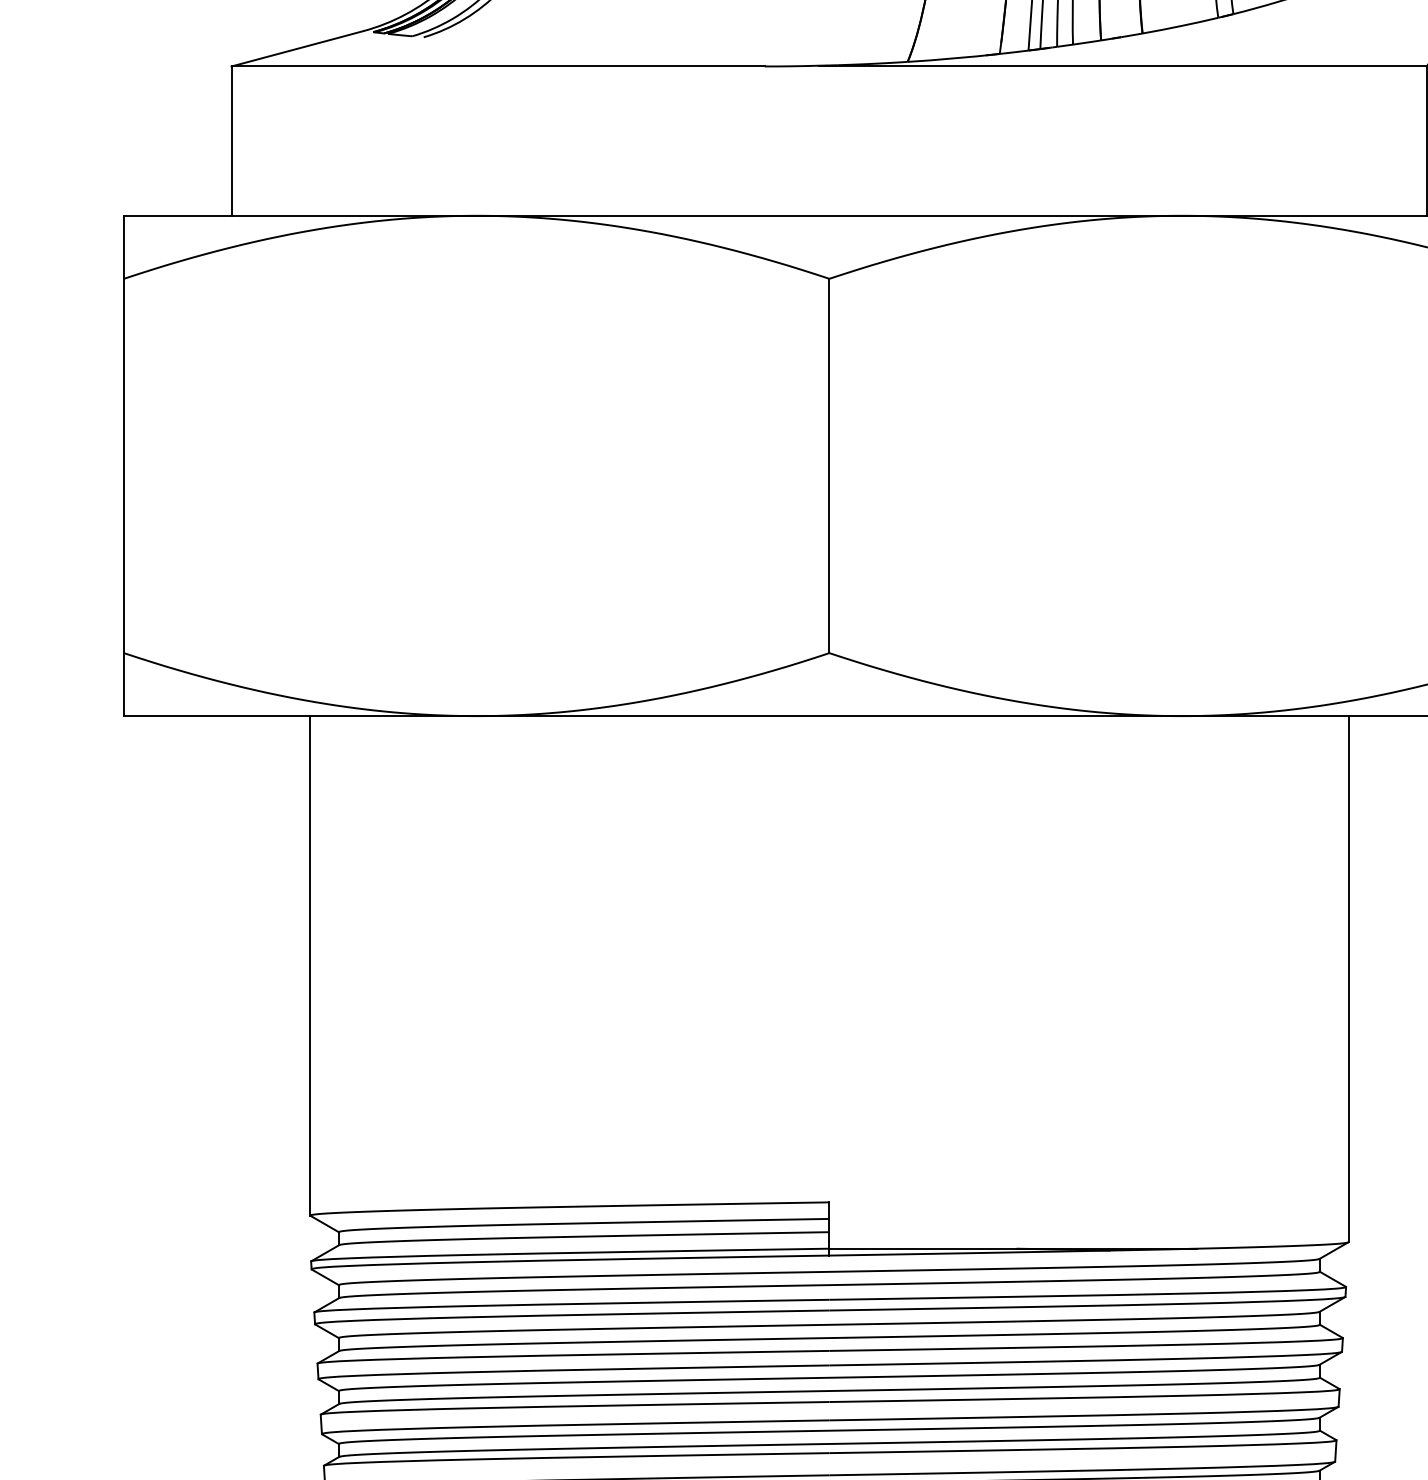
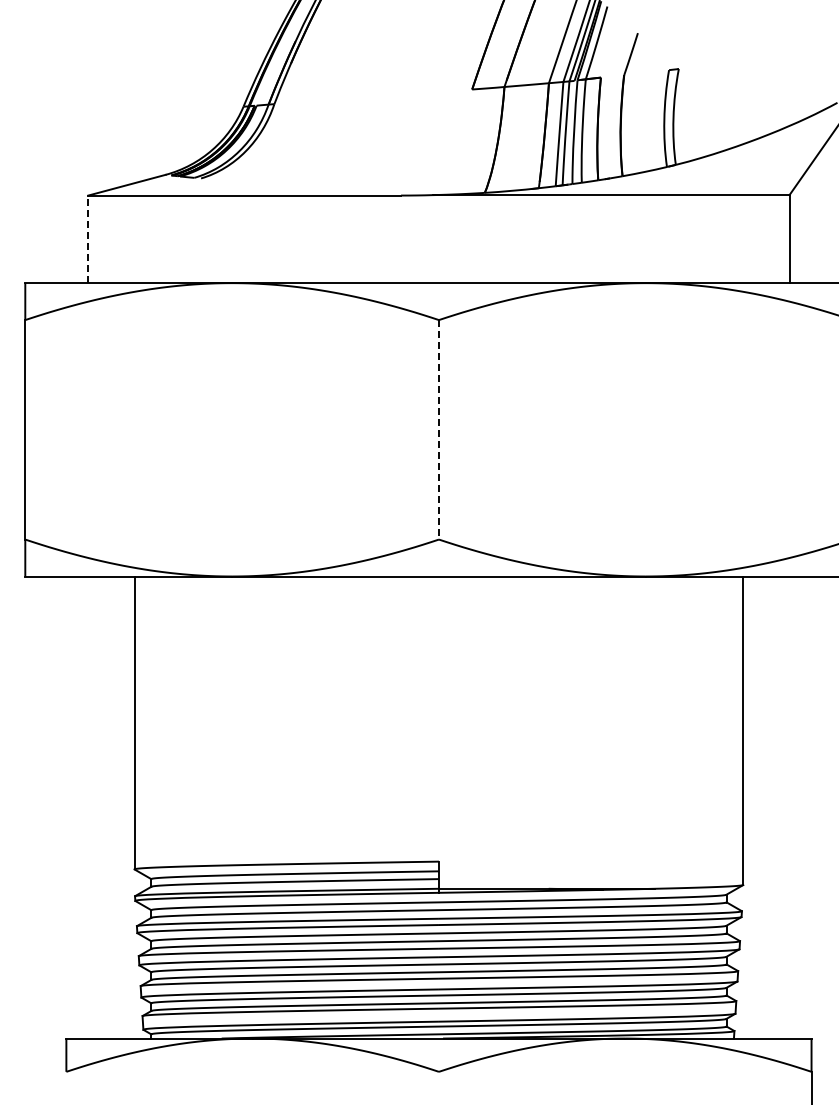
line: (231, 141) -> (88, 239), solid -> dashed
line: (828, 465) -> (438, 429), solid -> dashed

